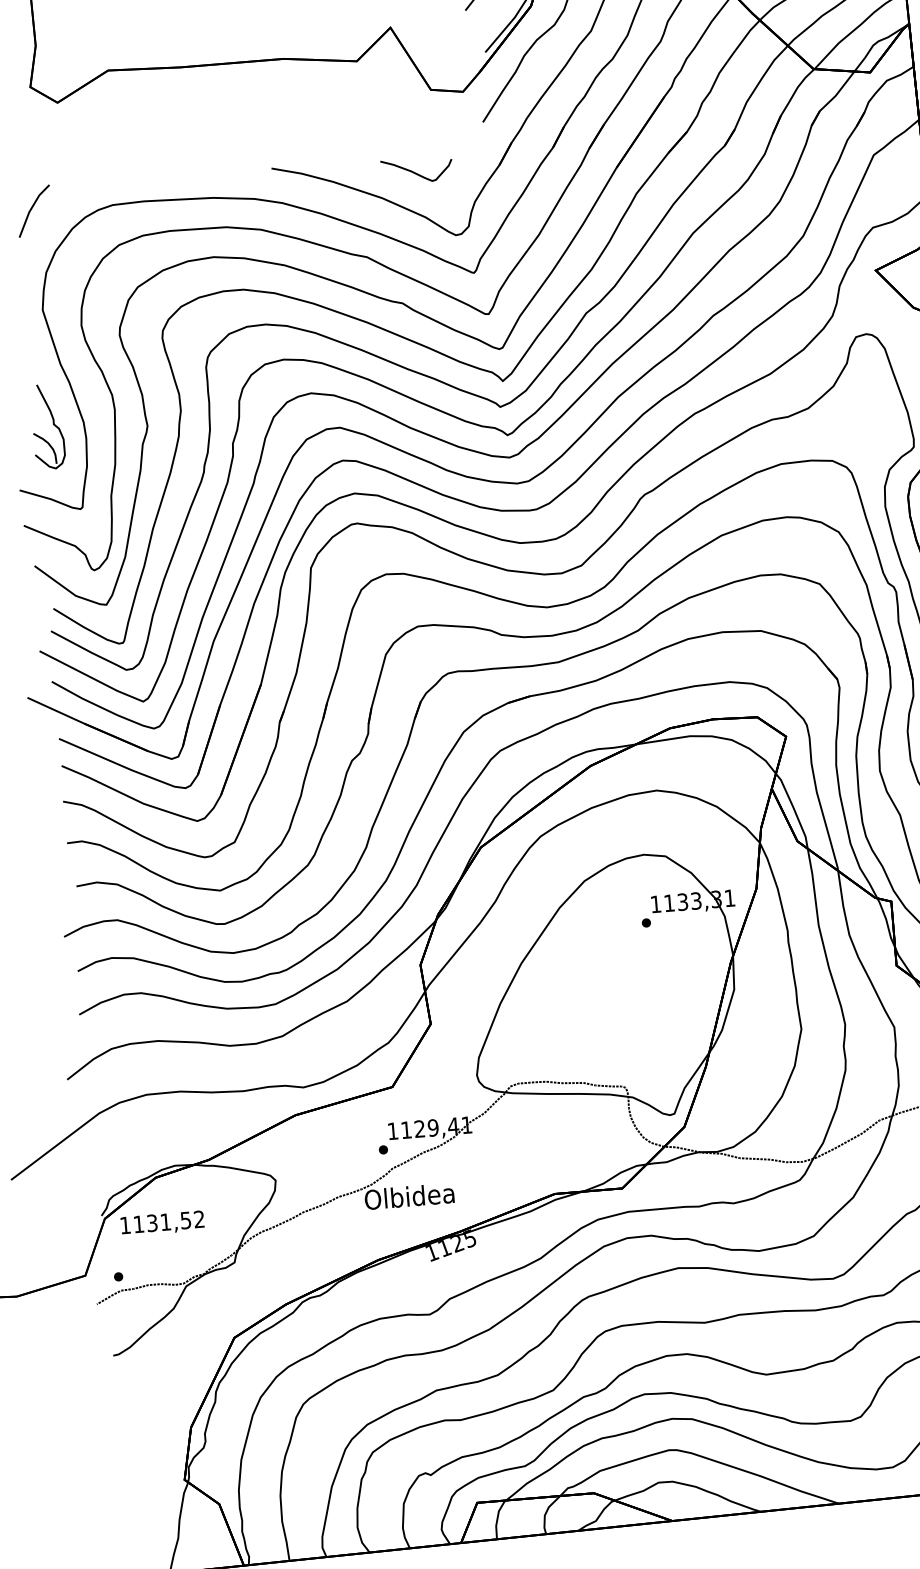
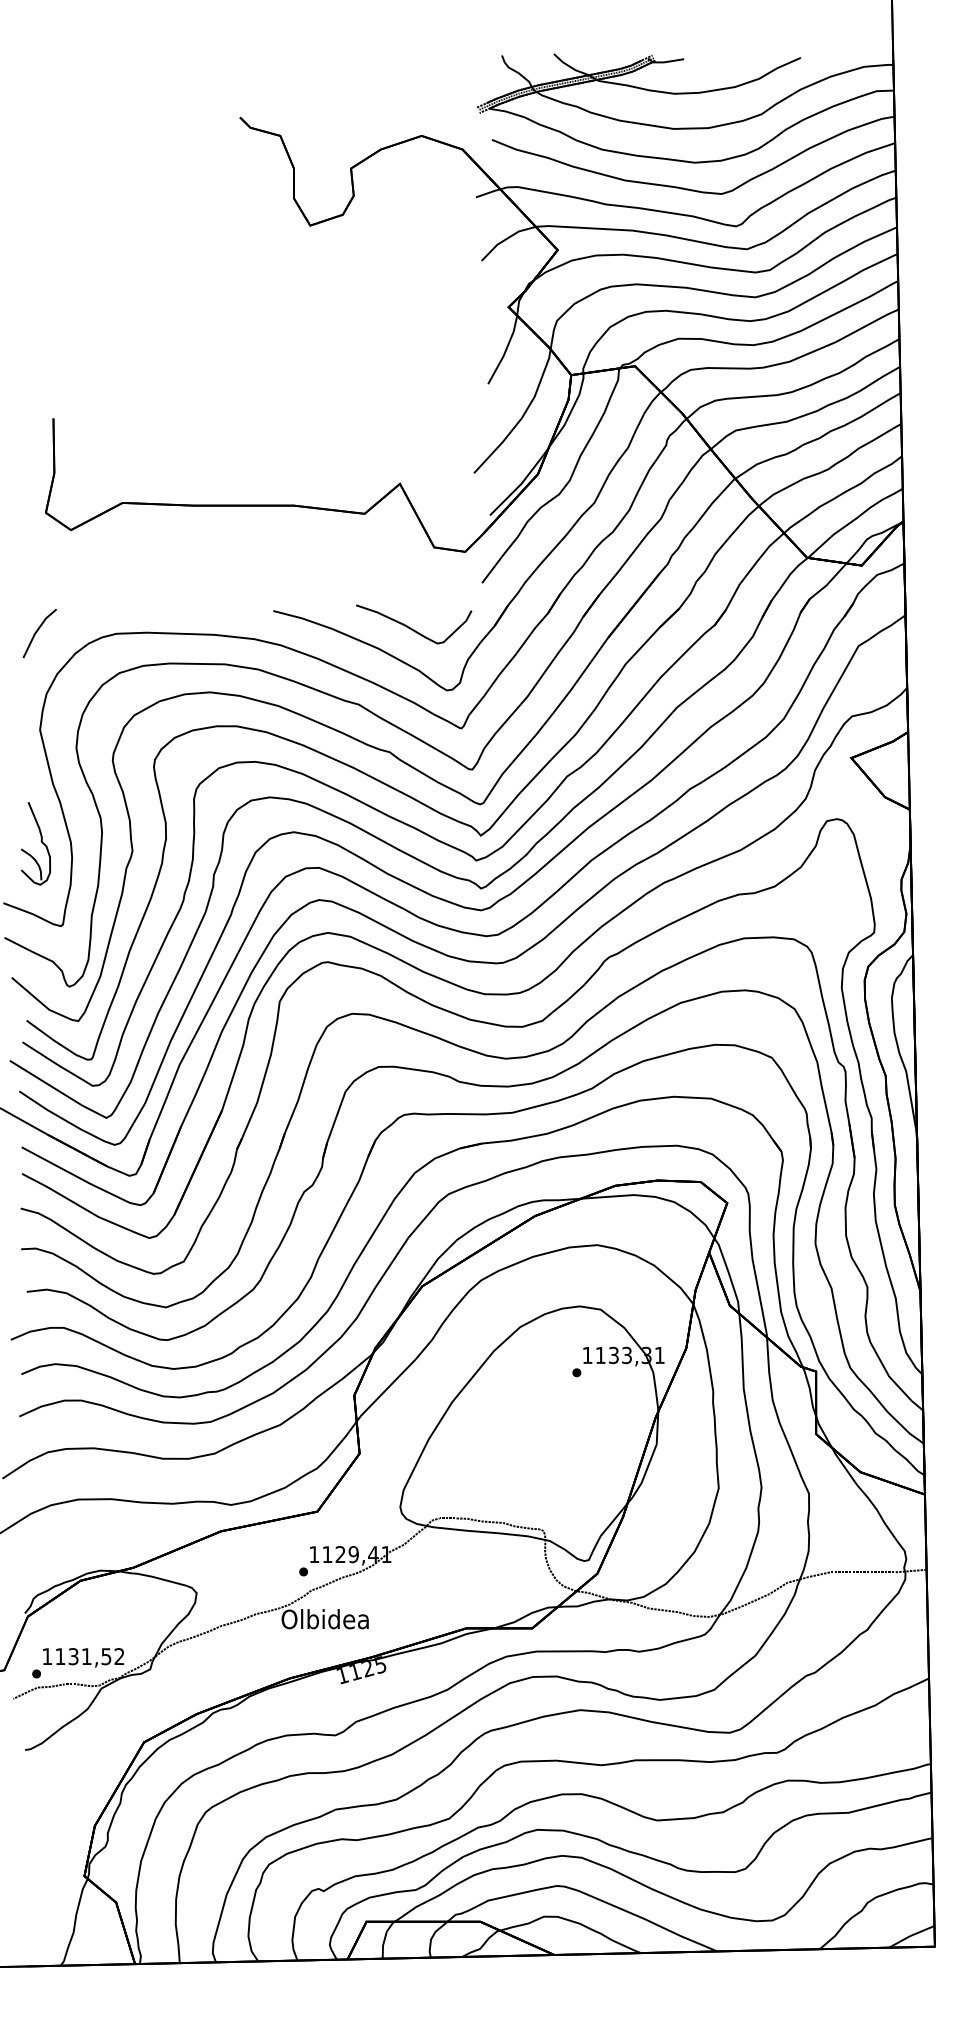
part: (417, 170) -> (414, 624), size x1.67
text: (162, 1223) -> (83, 1657), moved

